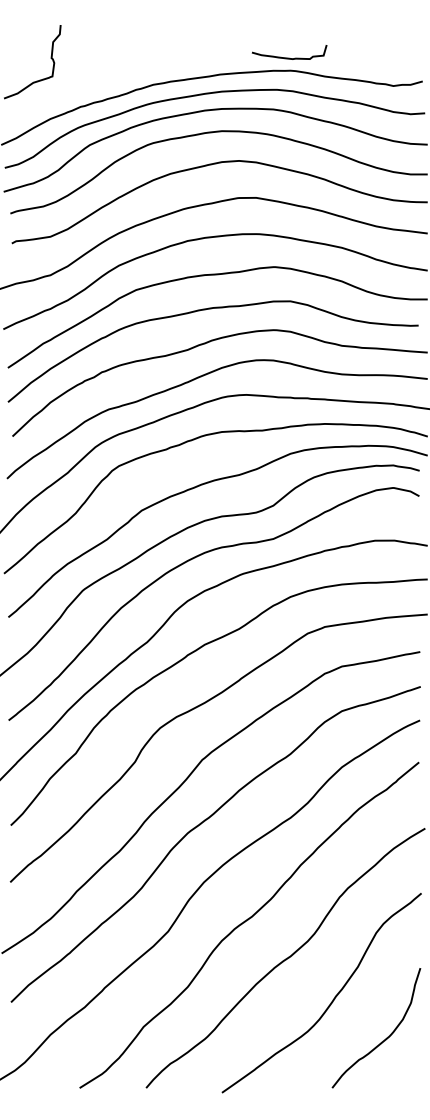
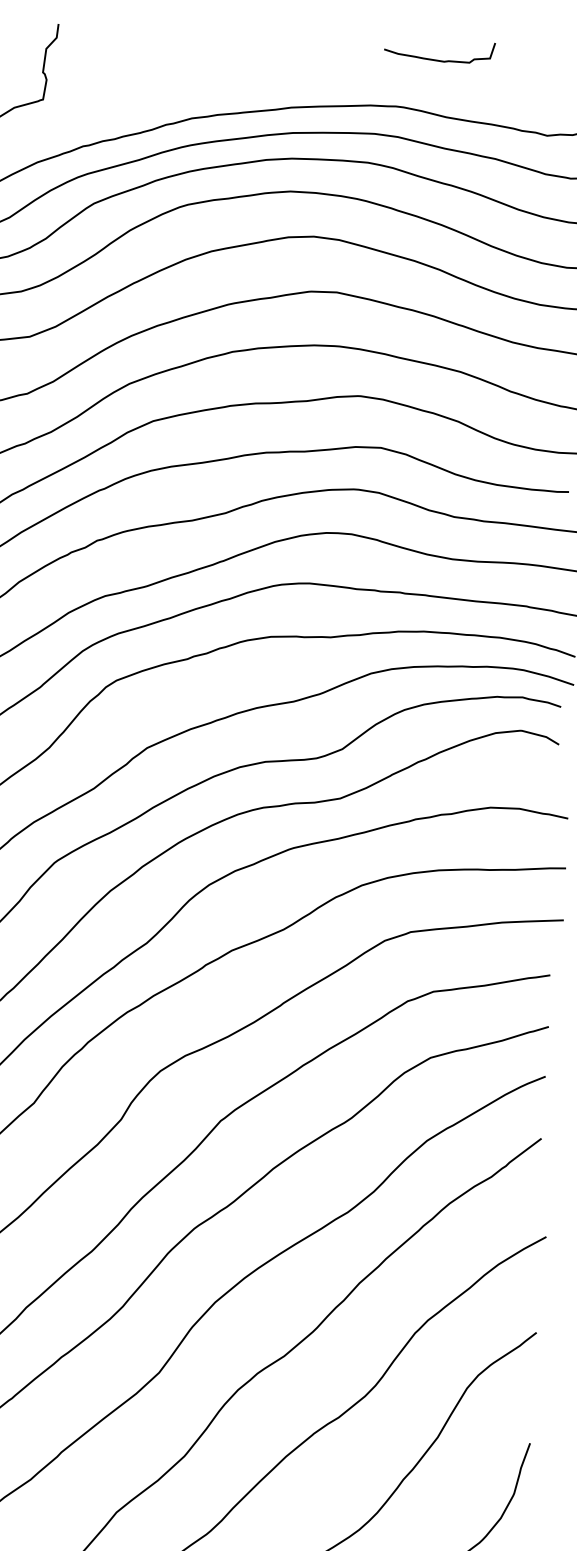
curve: (289, 57) -> (439, 59), moved

